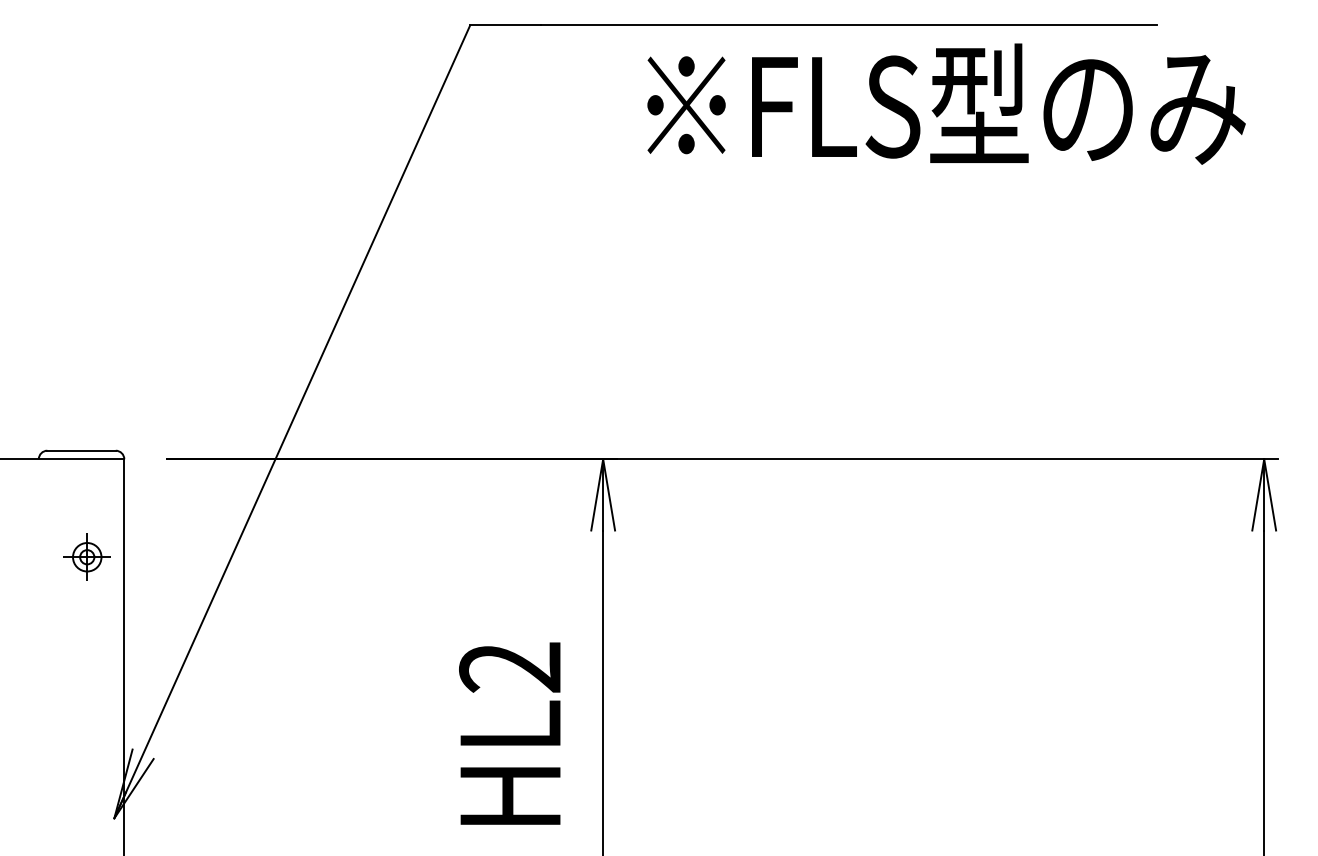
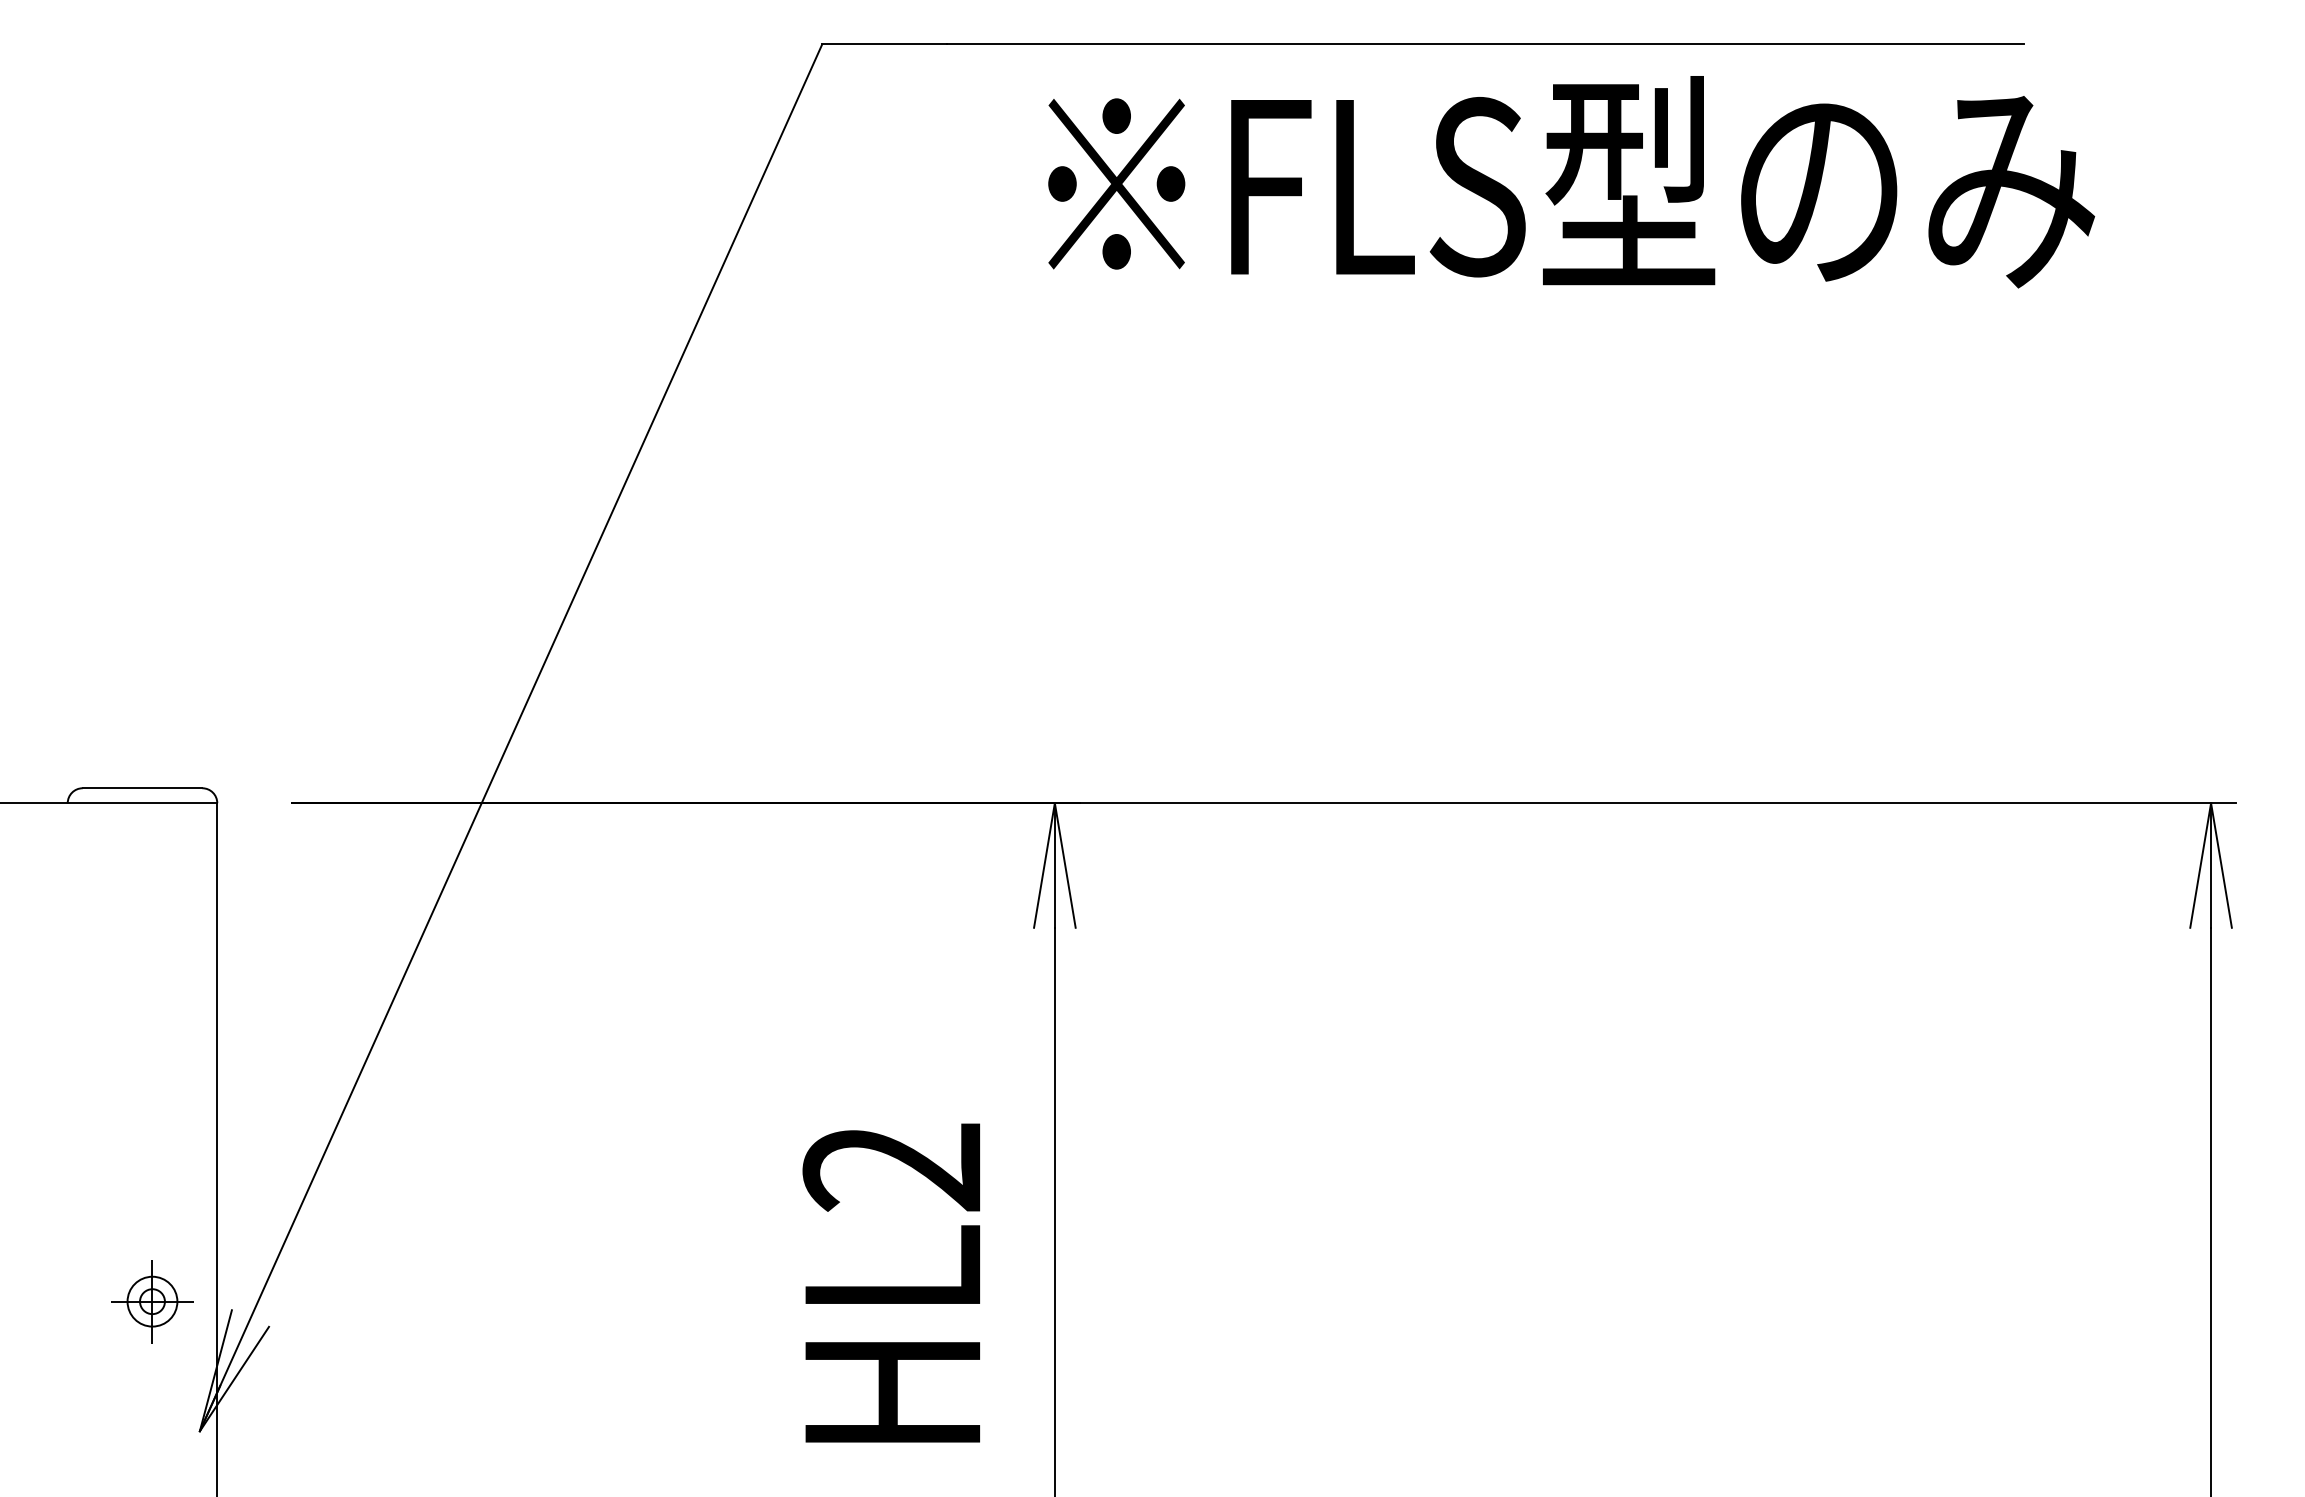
text: (946, 103) -> (1571, 180), moved
part: (86, 556) -> (151, 1300), moved

